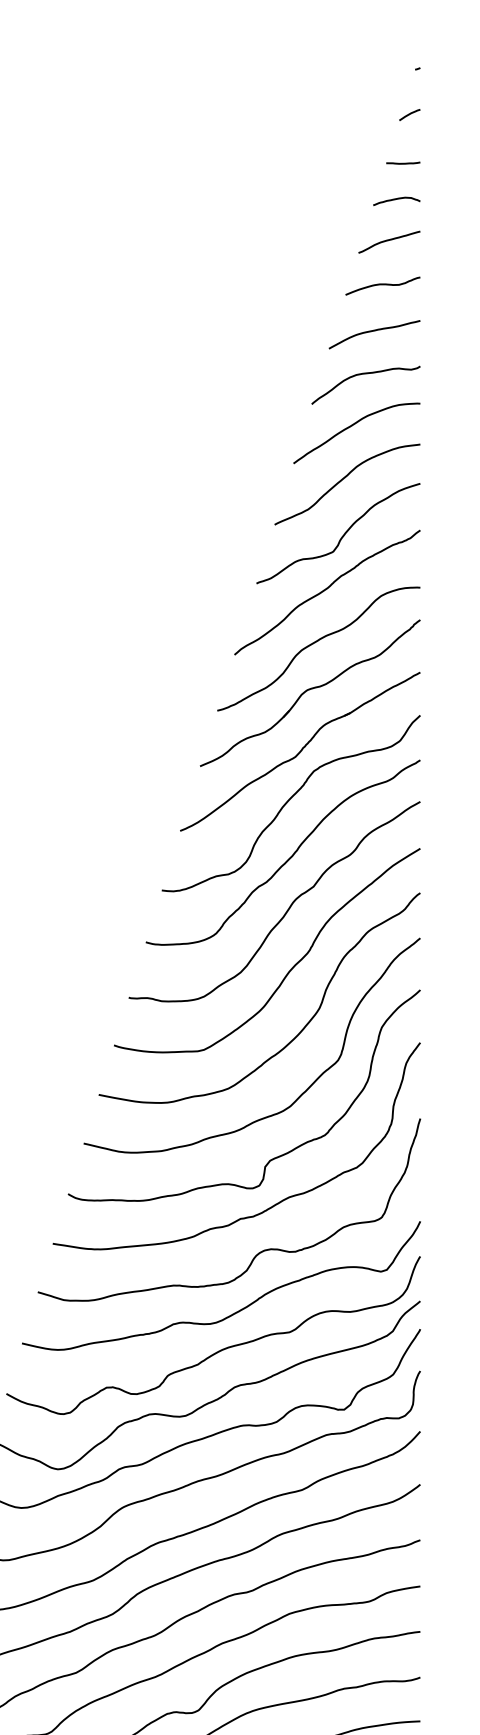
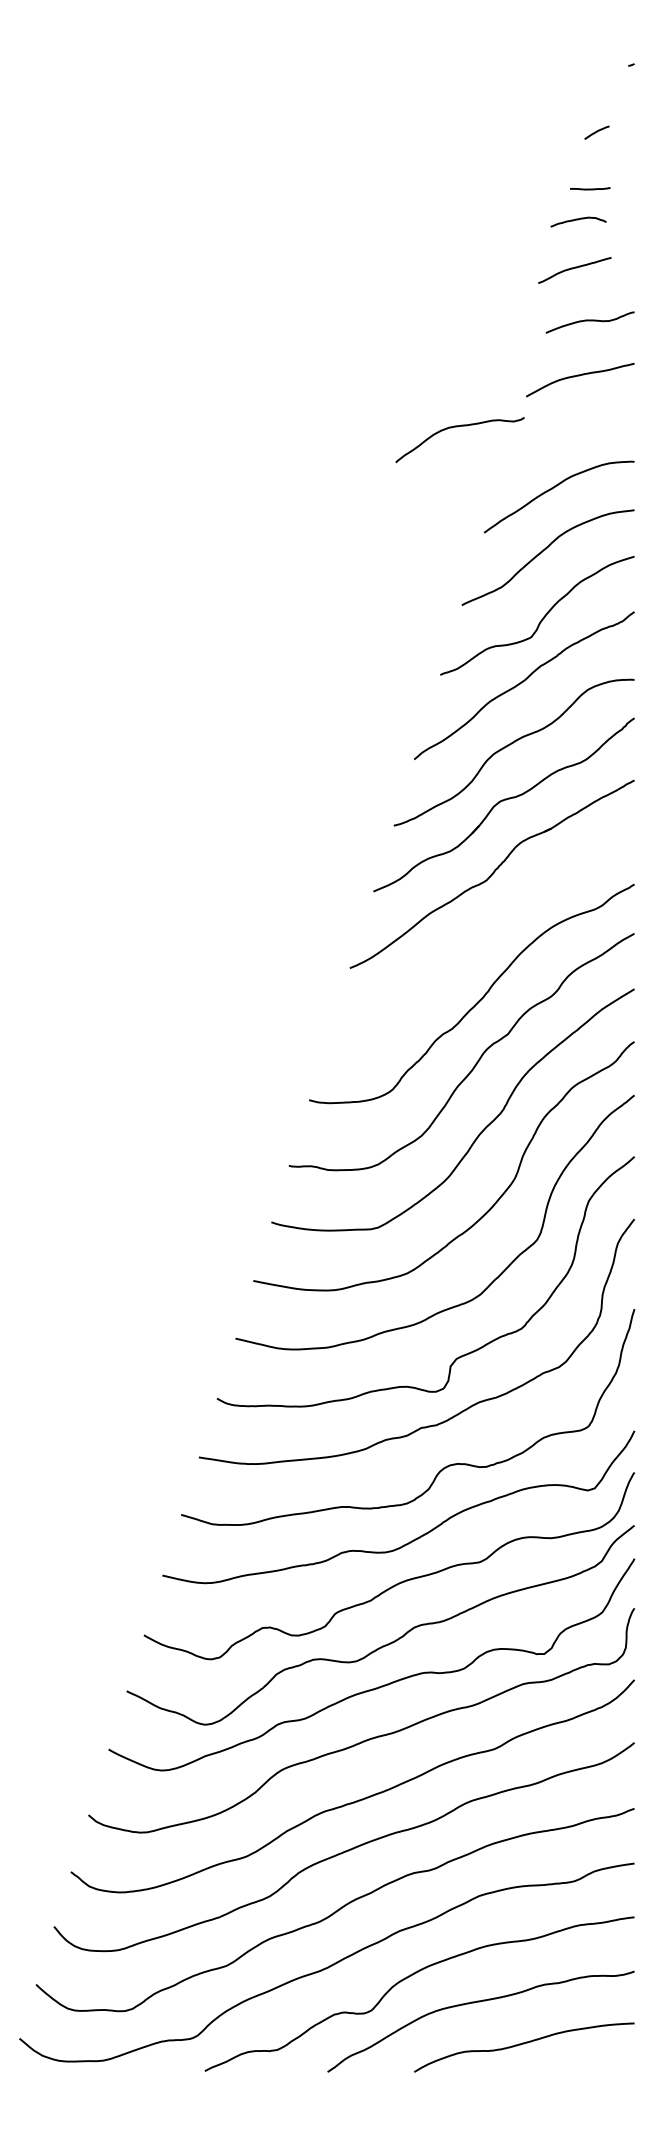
curve: (409, 114) -> (596, 132), moved
line: (403, 162) -> (590, 188), moved
curve: (396, 200) -> (578, 220), moved
curve: (389, 240) -> (574, 268), moved
curve: (363, 374) -> (457, 427), moved
curve: (289, 800) -> (479, 932), removed

